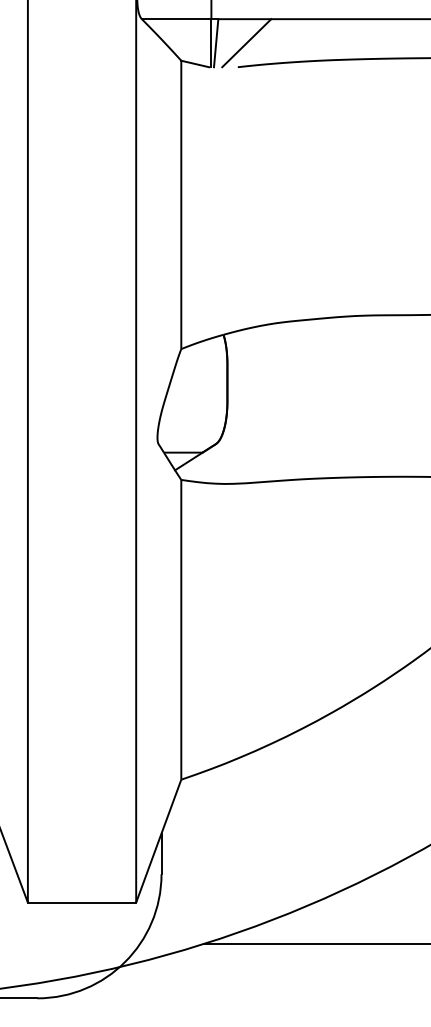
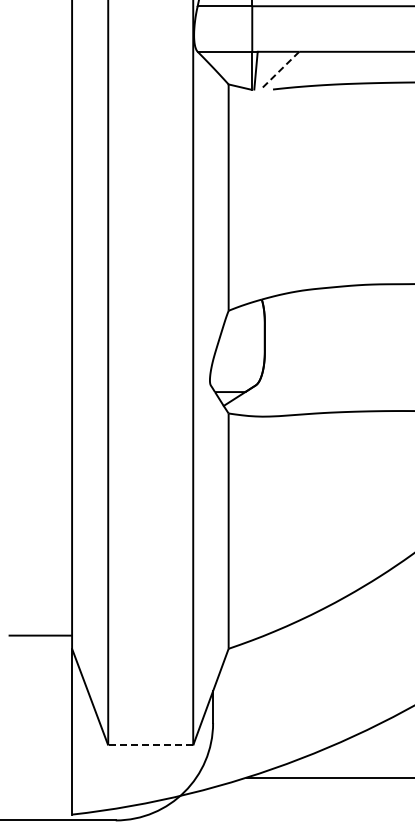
line: (247, 42) -> (280, 70), solid -> dashed
line: (81, 902) -> (150, 745), solid -> dashed

